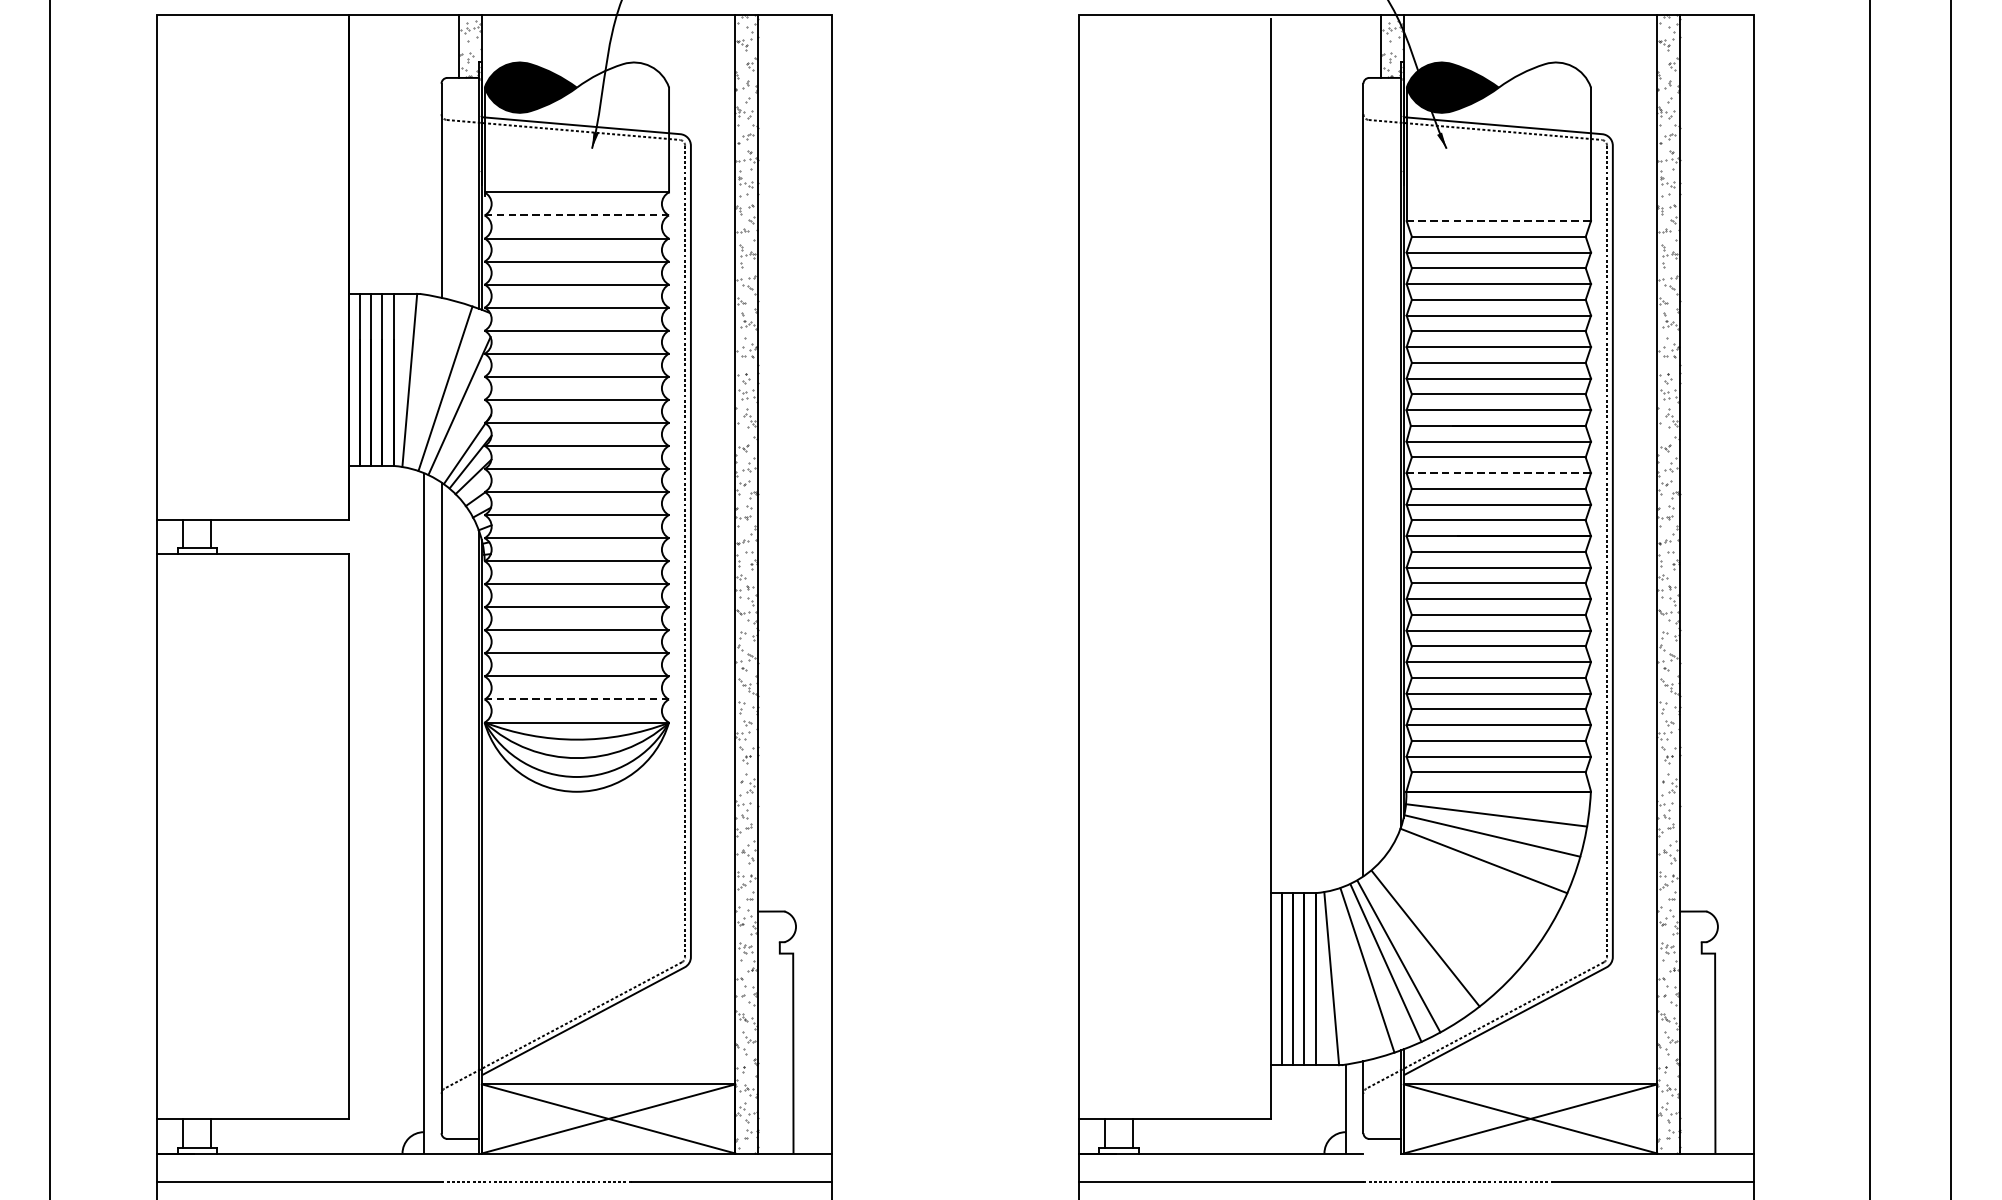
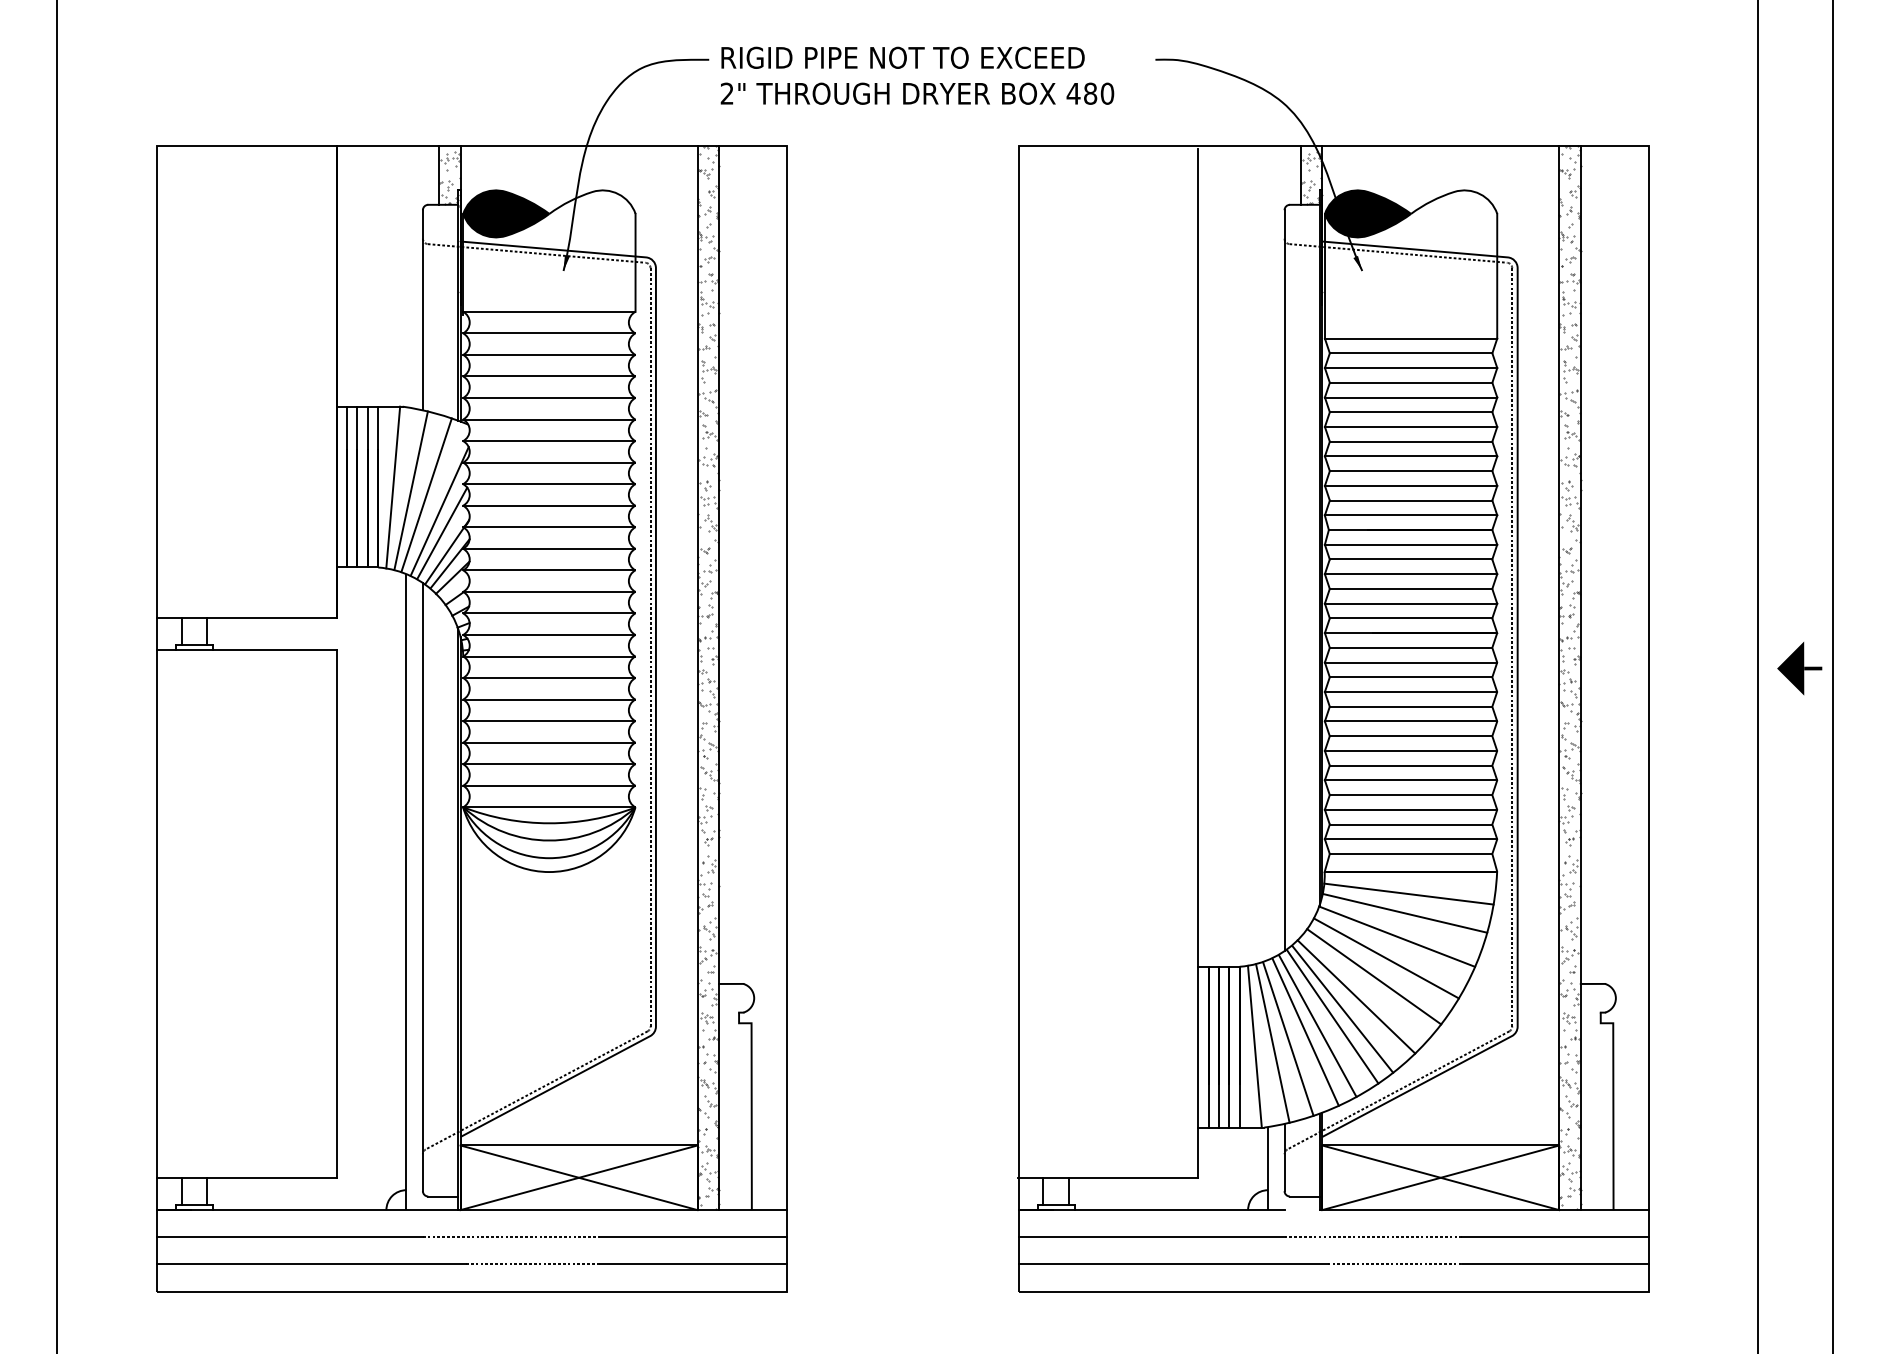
line: (575, 215) -> (548, 333), dashed -> solid
line: (1499, 220) -> (1411, 338), dashed -> solid
line: (428, 383) -> (410, 490), added
line: (462, 428) -> (442, 532), added
line: (1499, 473) -> (1411, 574), dashed -> solid
part: (1914, 574) -> (1799, 668), added
line: (575, 699) -> (548, 785), dashed -> solid
line: (1471, 884) -> (1385, 958), added
line: (1459, 903) -> (1374, 976), added
line: (1440, 924) -> (1356, 996), added
line: (1414, 946) -> (1332, 1016), added
line: (1350, 975) -> (1272, 1043), added

